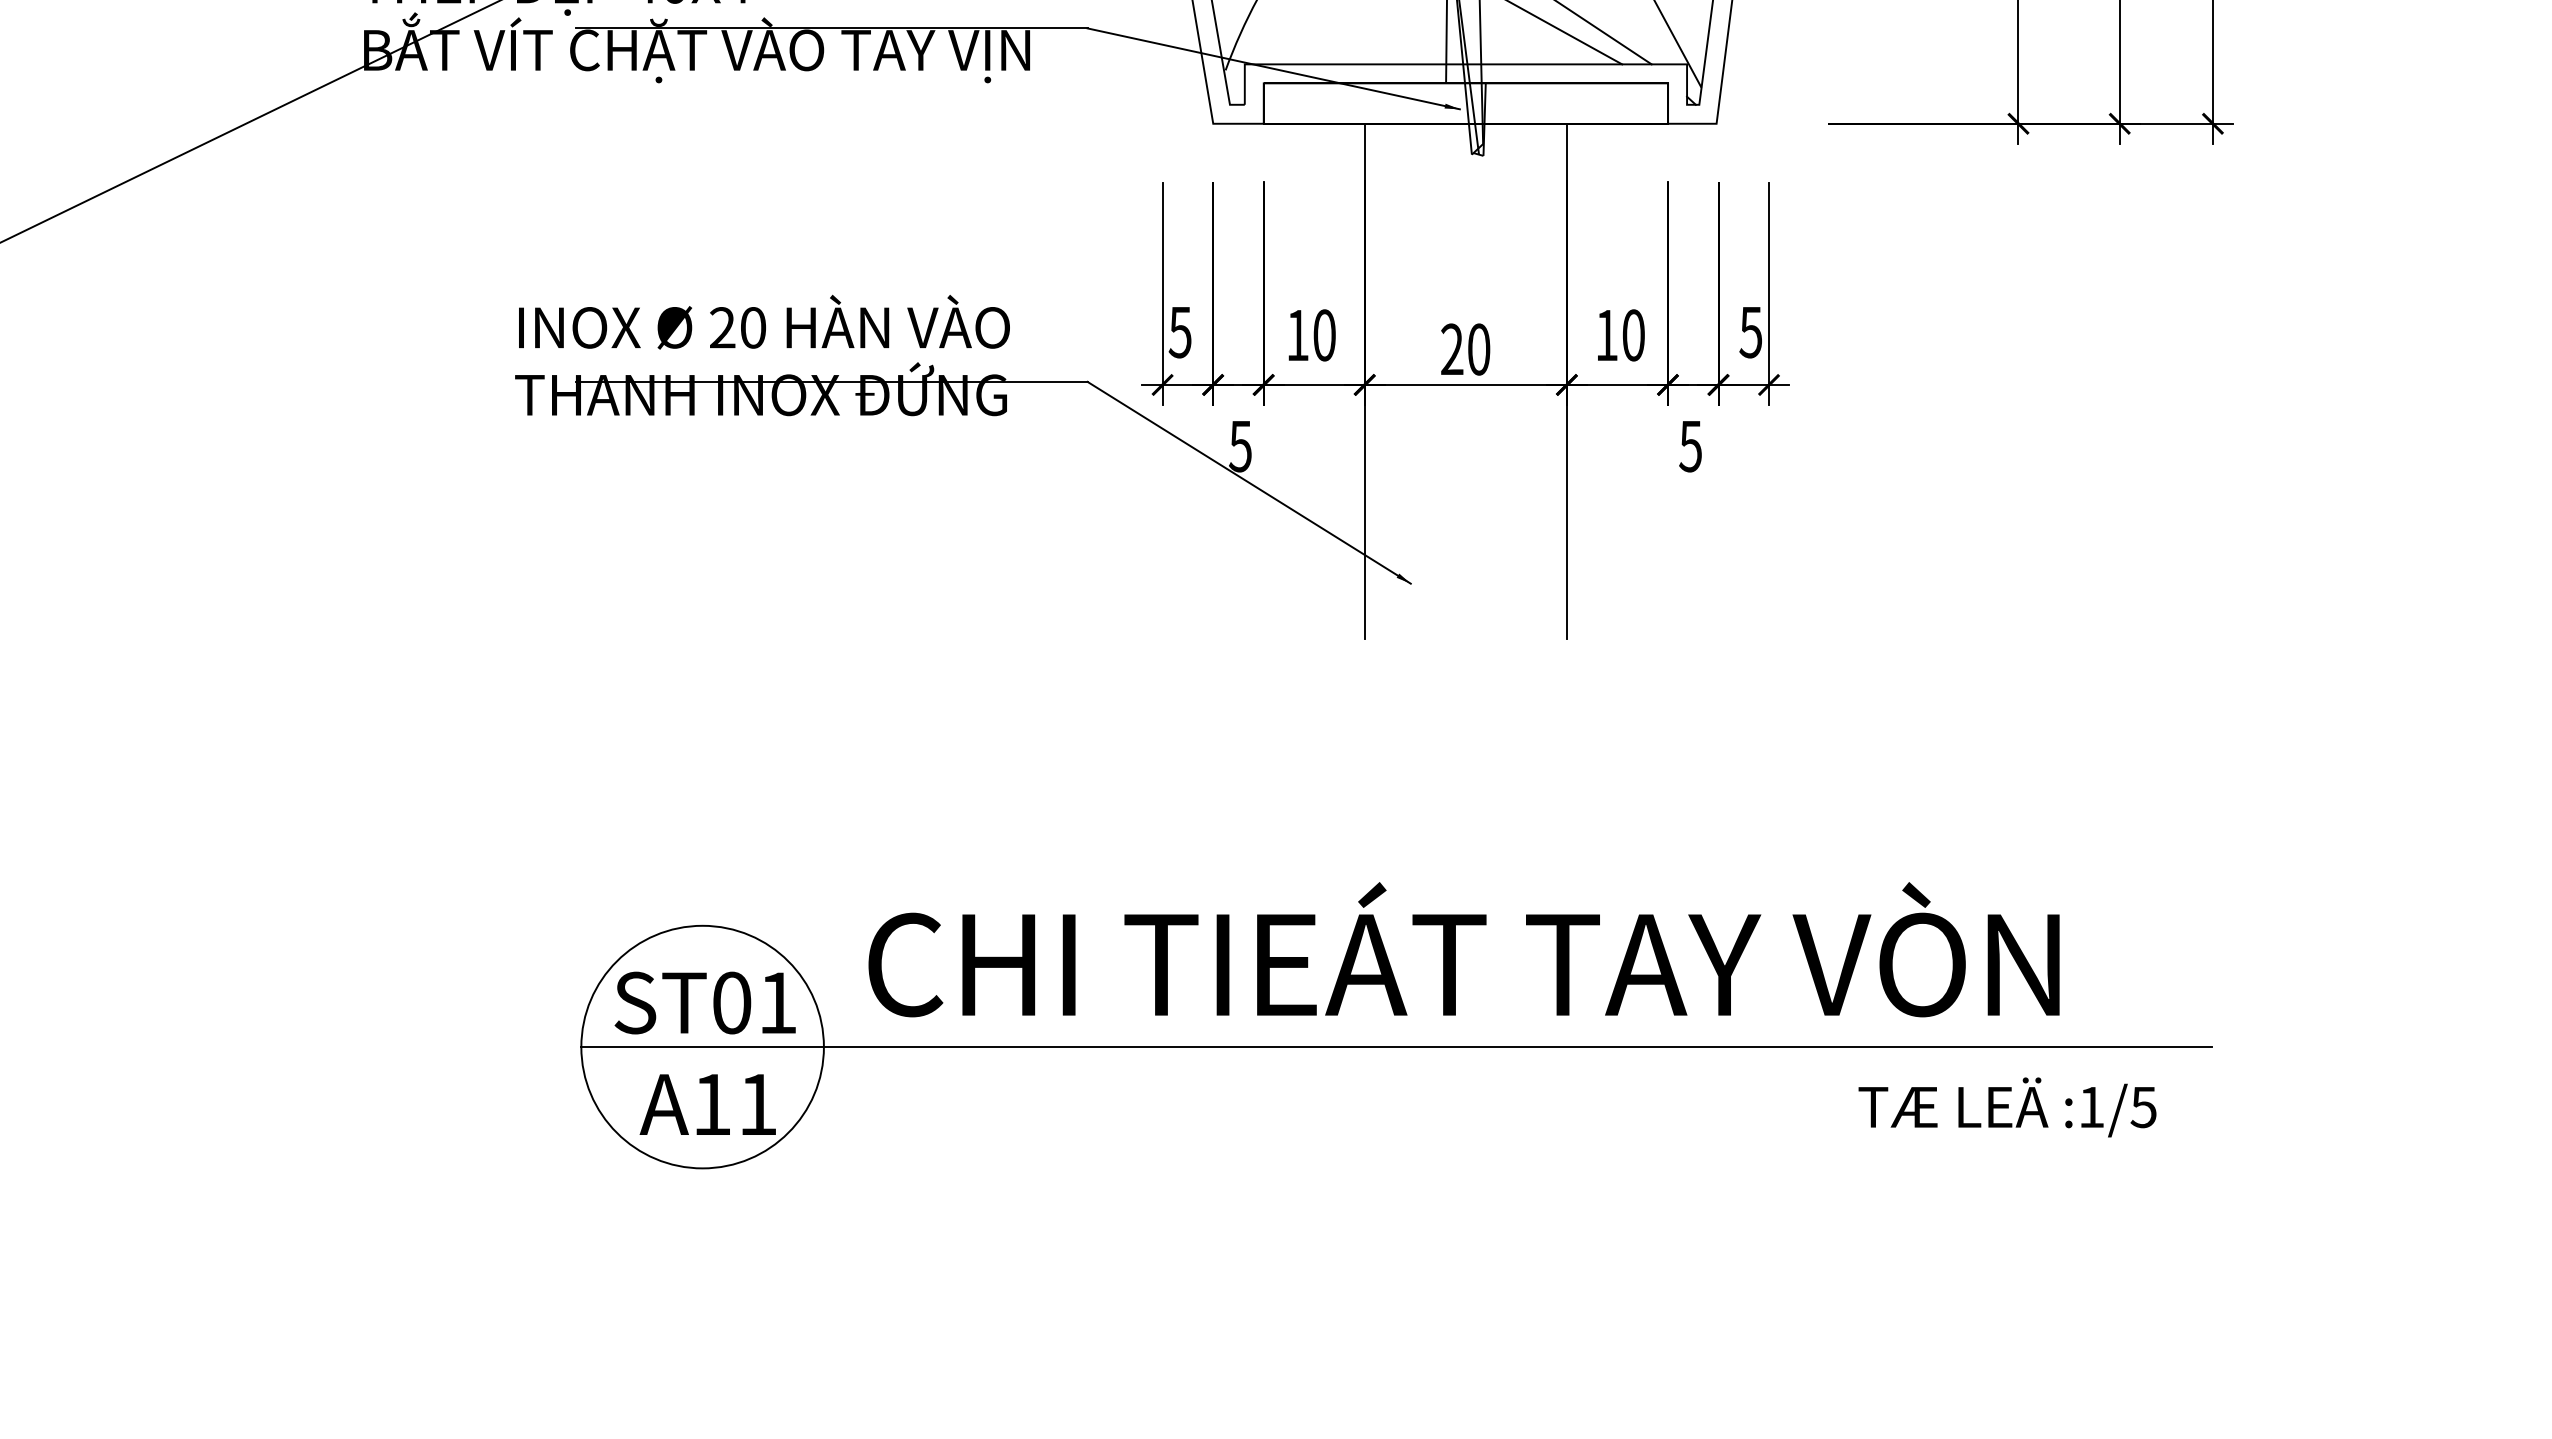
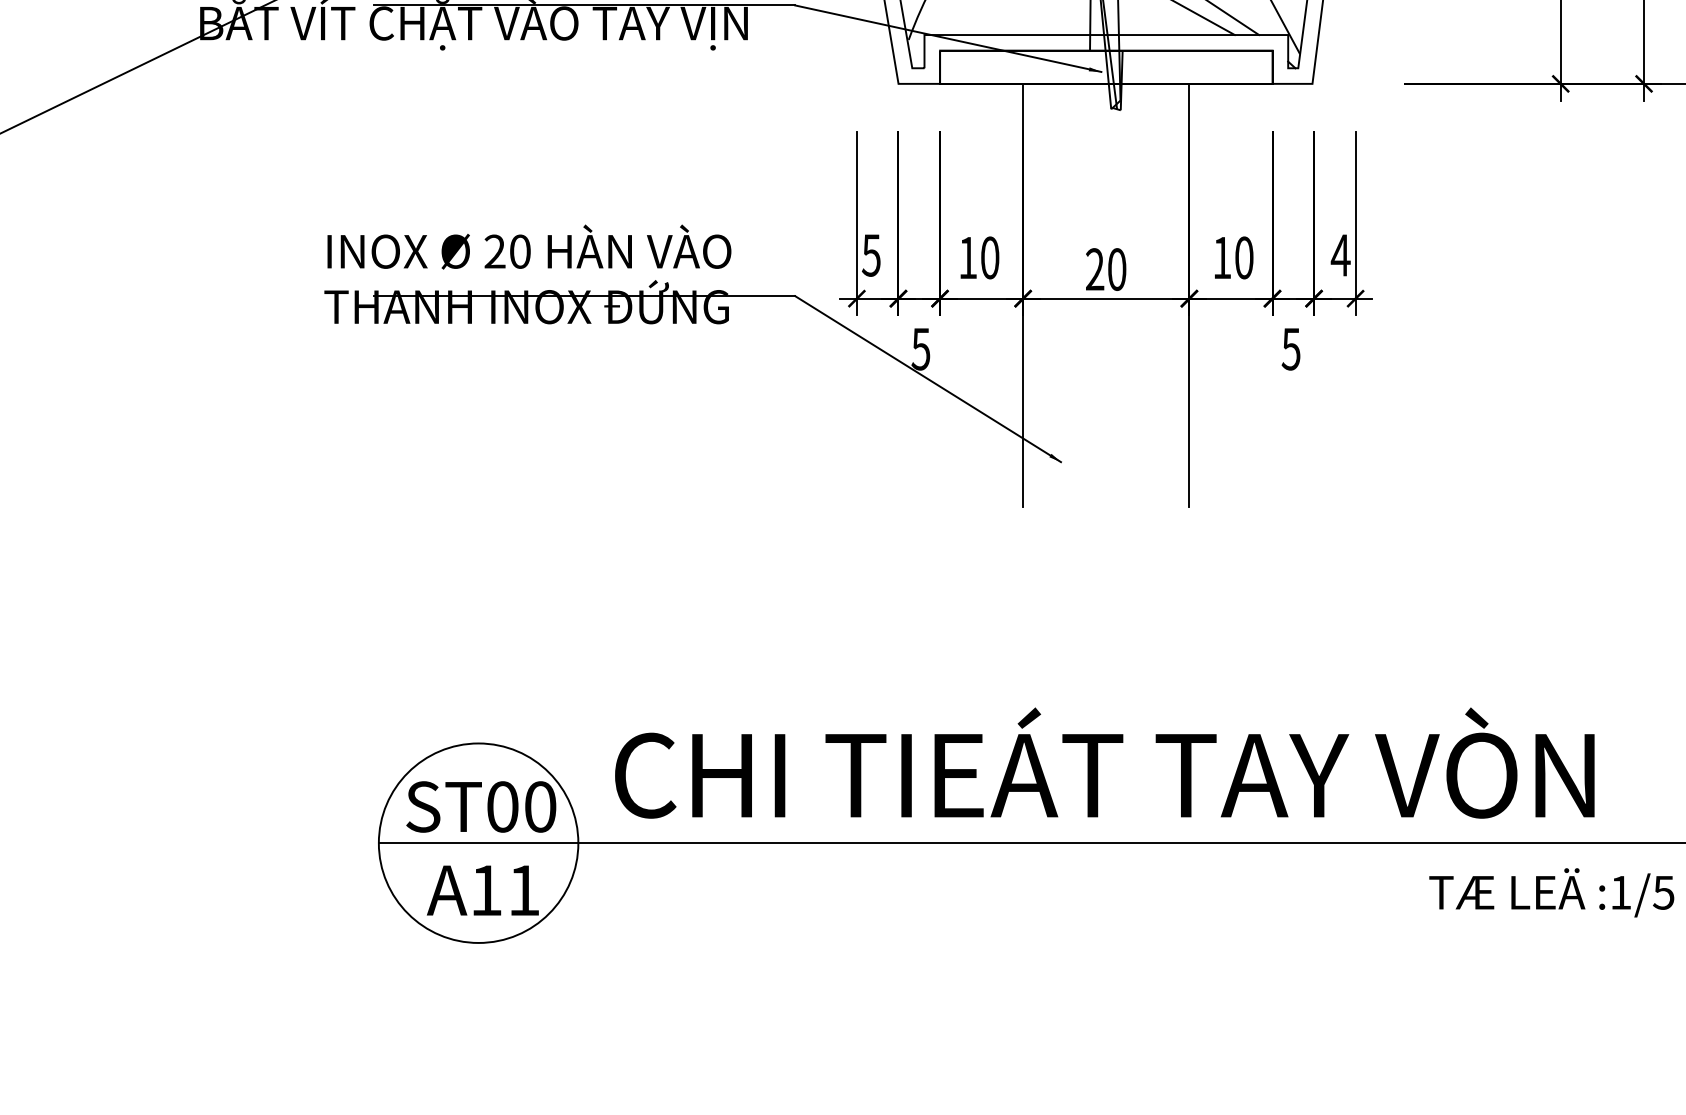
text: (1750, 332) -> (1340, 255), 5 -> 4
text: (777, 1002) -> (540, 806), ST01 -> ST00

